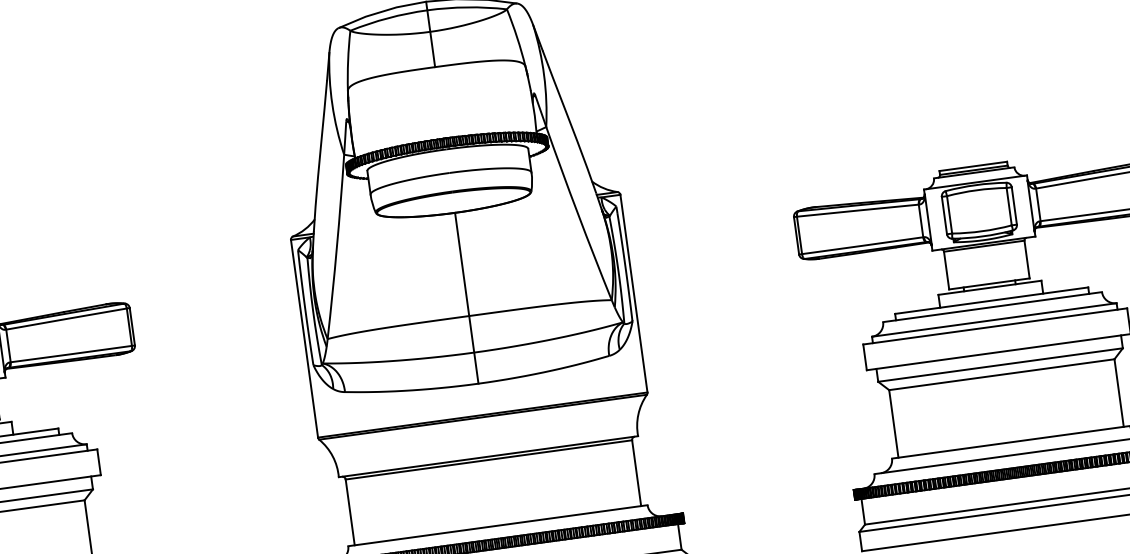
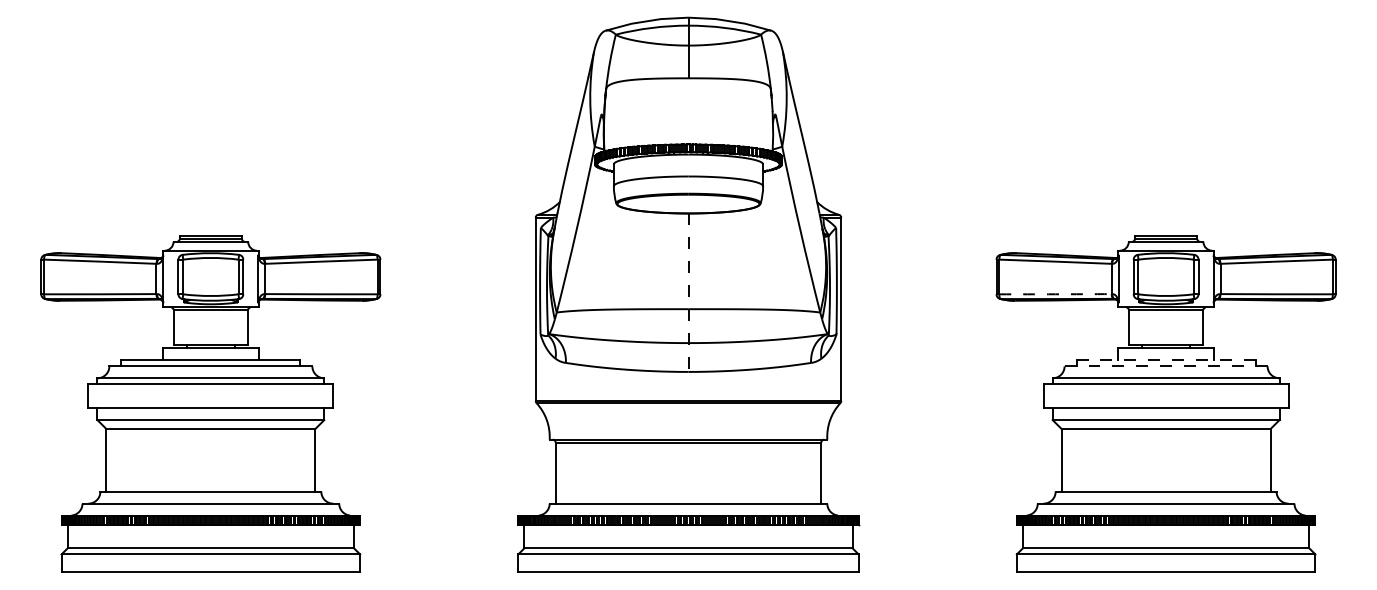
arc: (862, 246) -> (1055, 294), solid -> dashed
line: (466, 299) -> (688, 293), solid -> dashed
line: (992, 300) -> (1166, 360), solid -> dashed
line: (991, 307) -> (1165, 366), solid -> dashed

